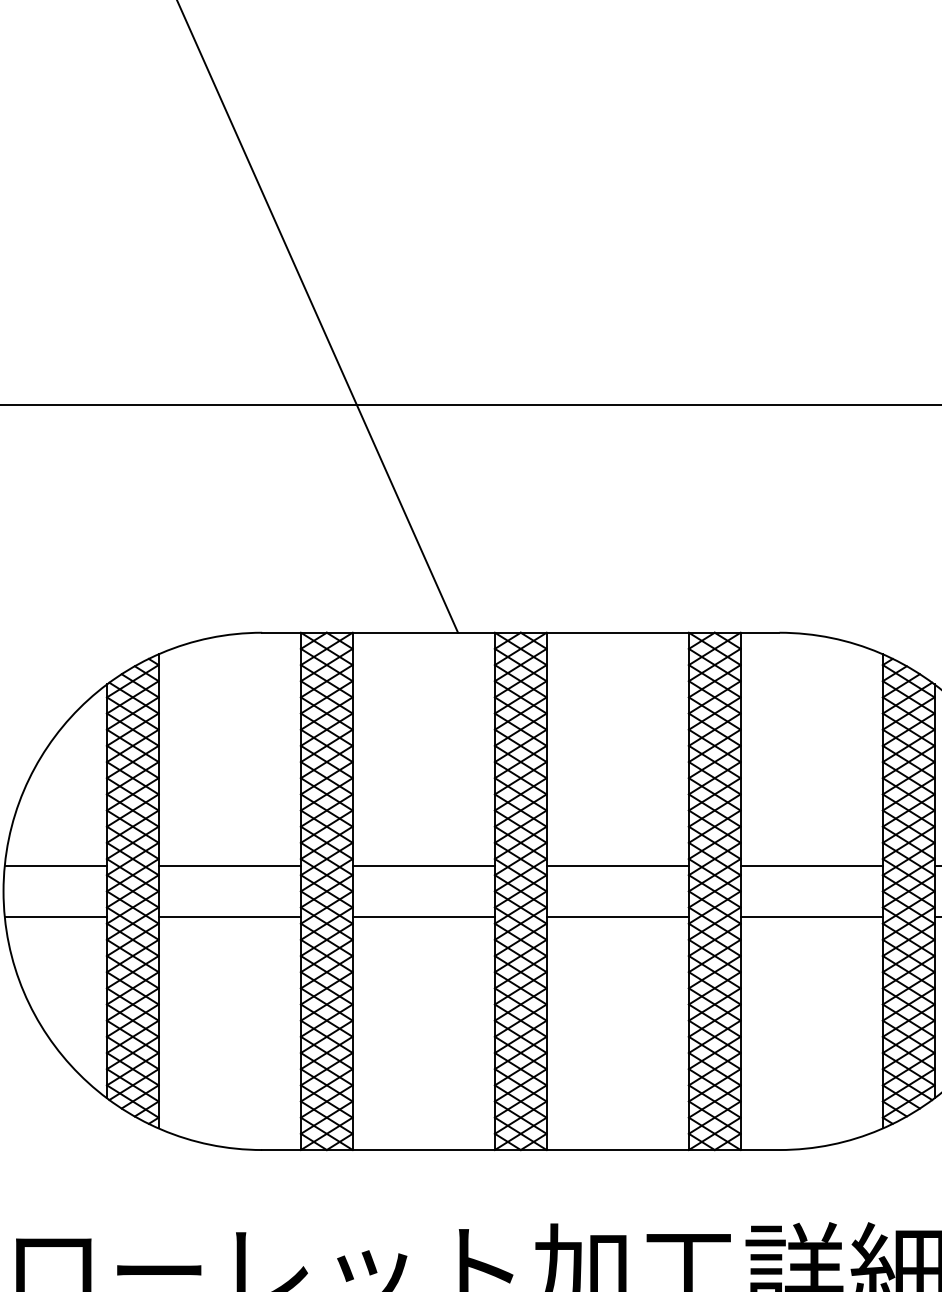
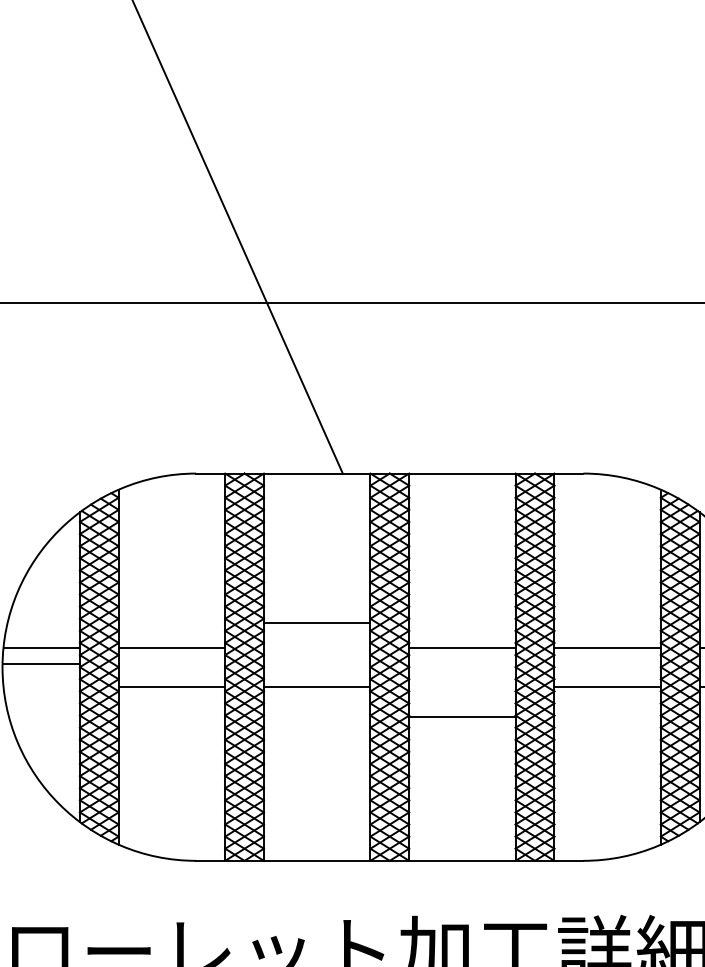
line: (422, 865) -> (316, 622), moved
line: (55, 917) -> (41, 663), moved
line: (617, 917) -> (462, 716), moved

